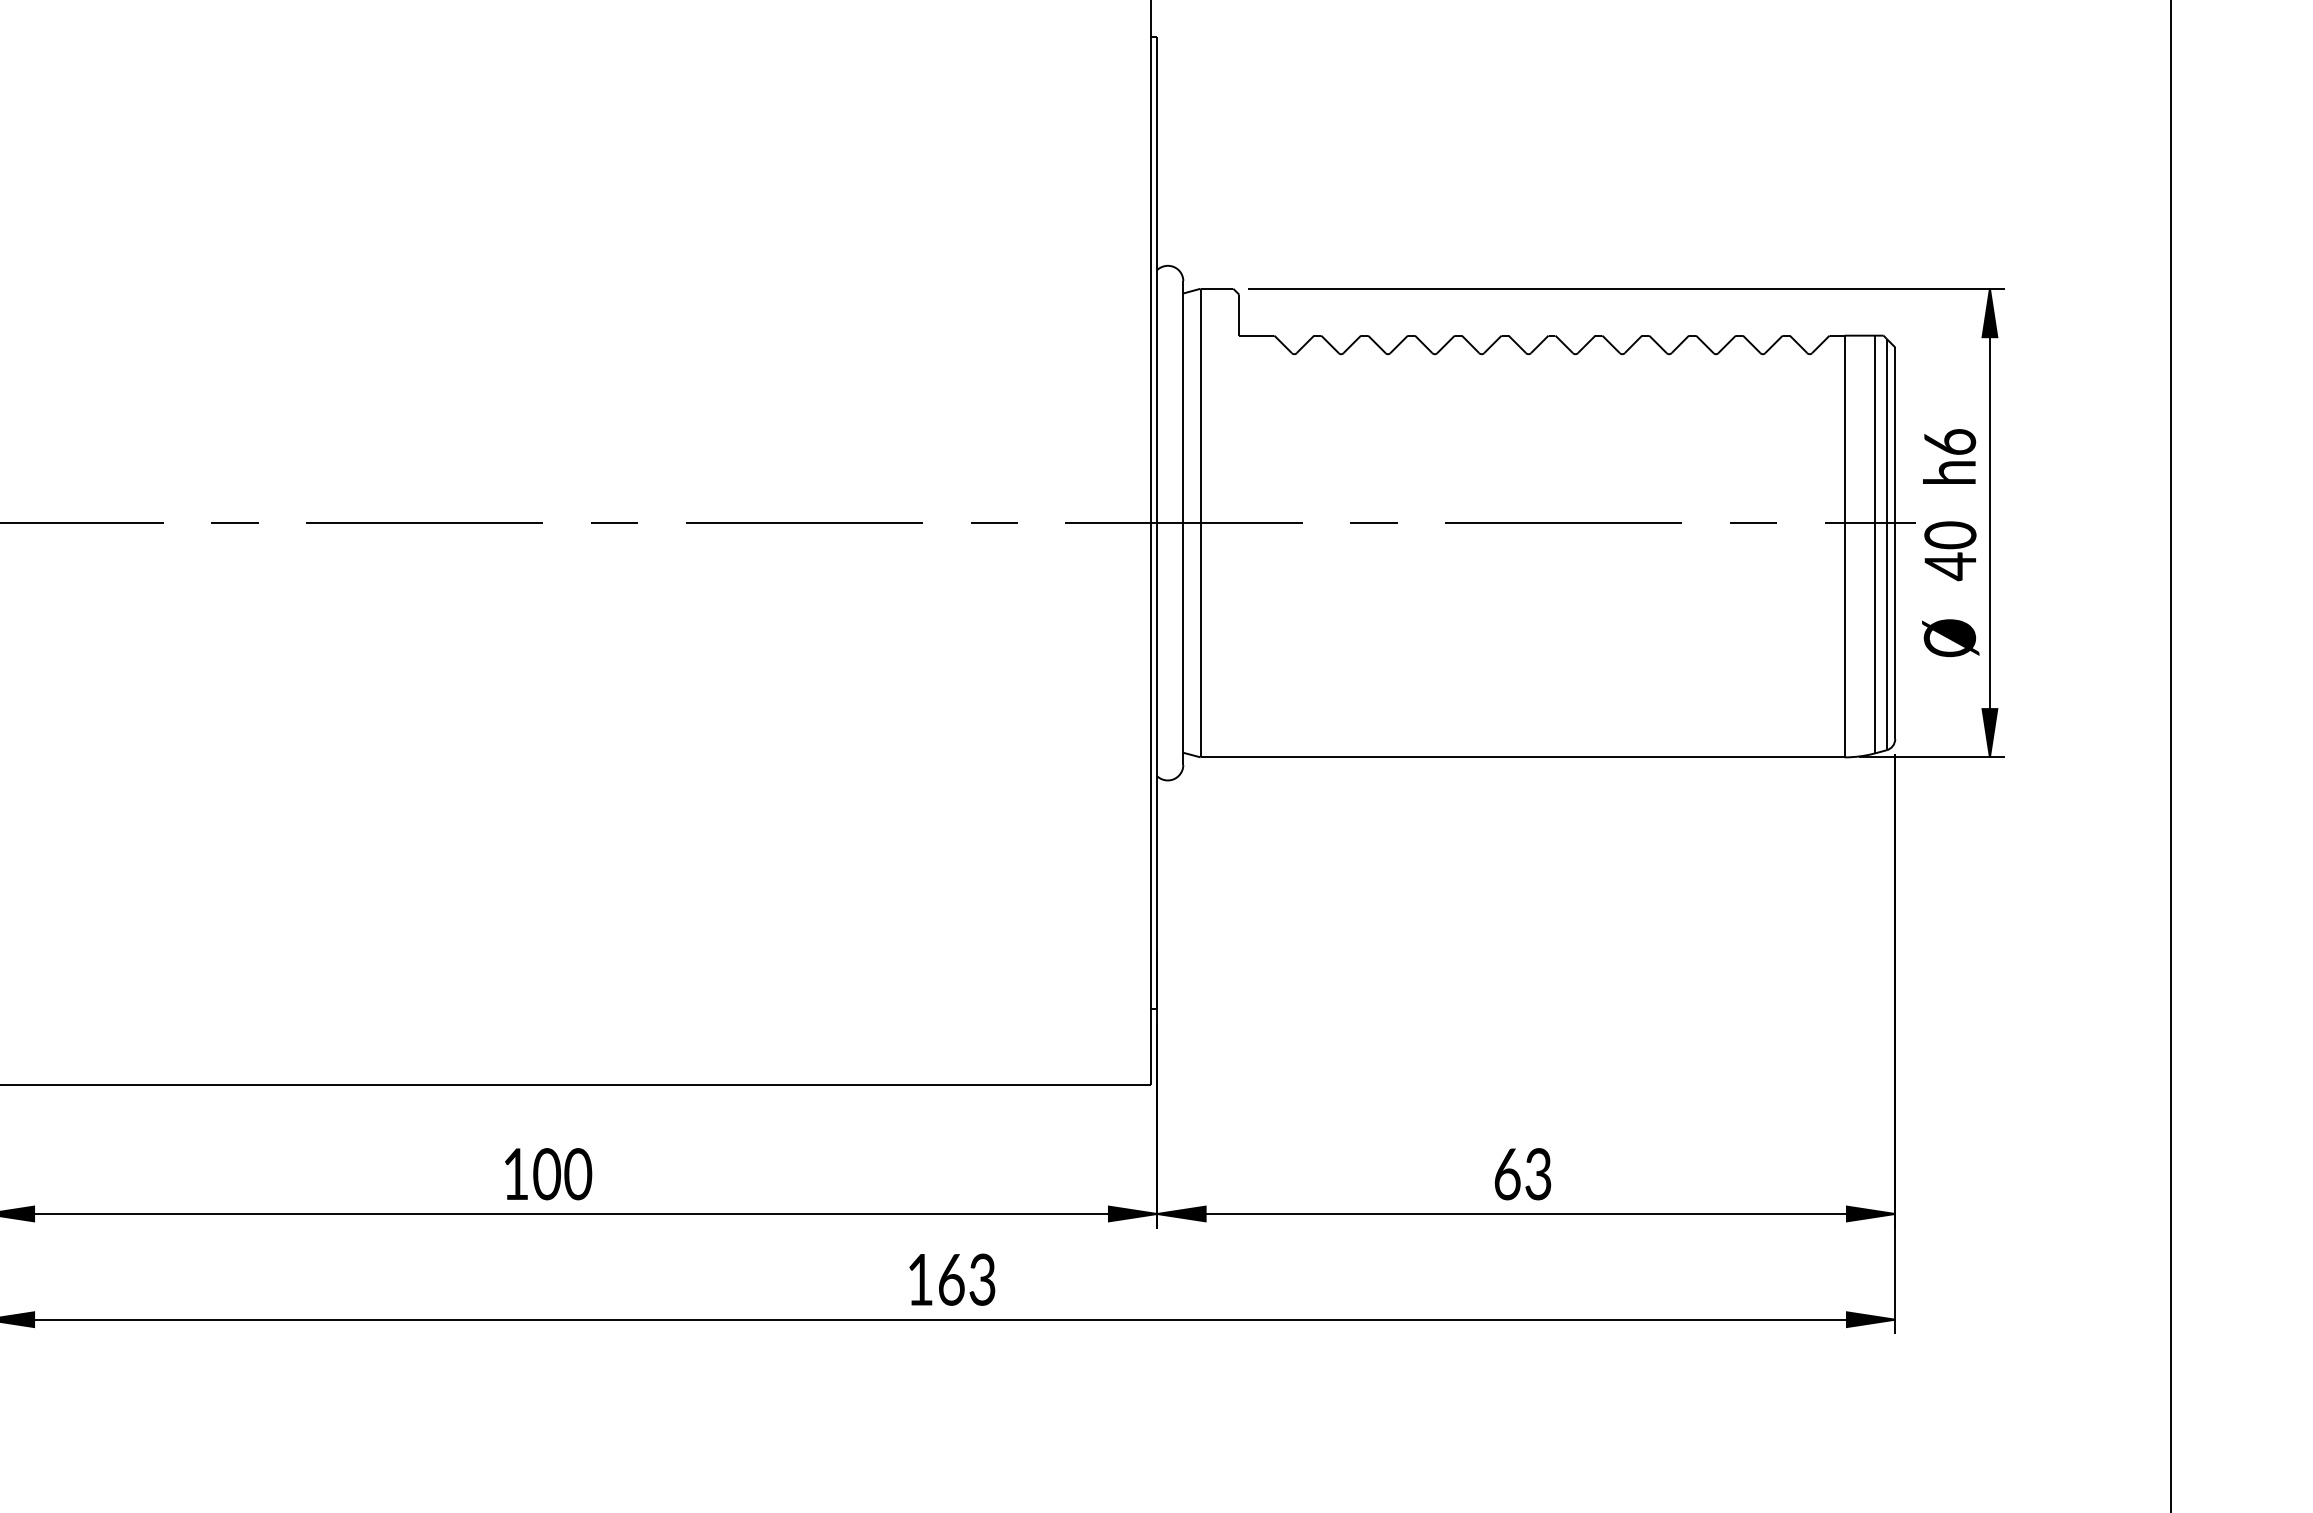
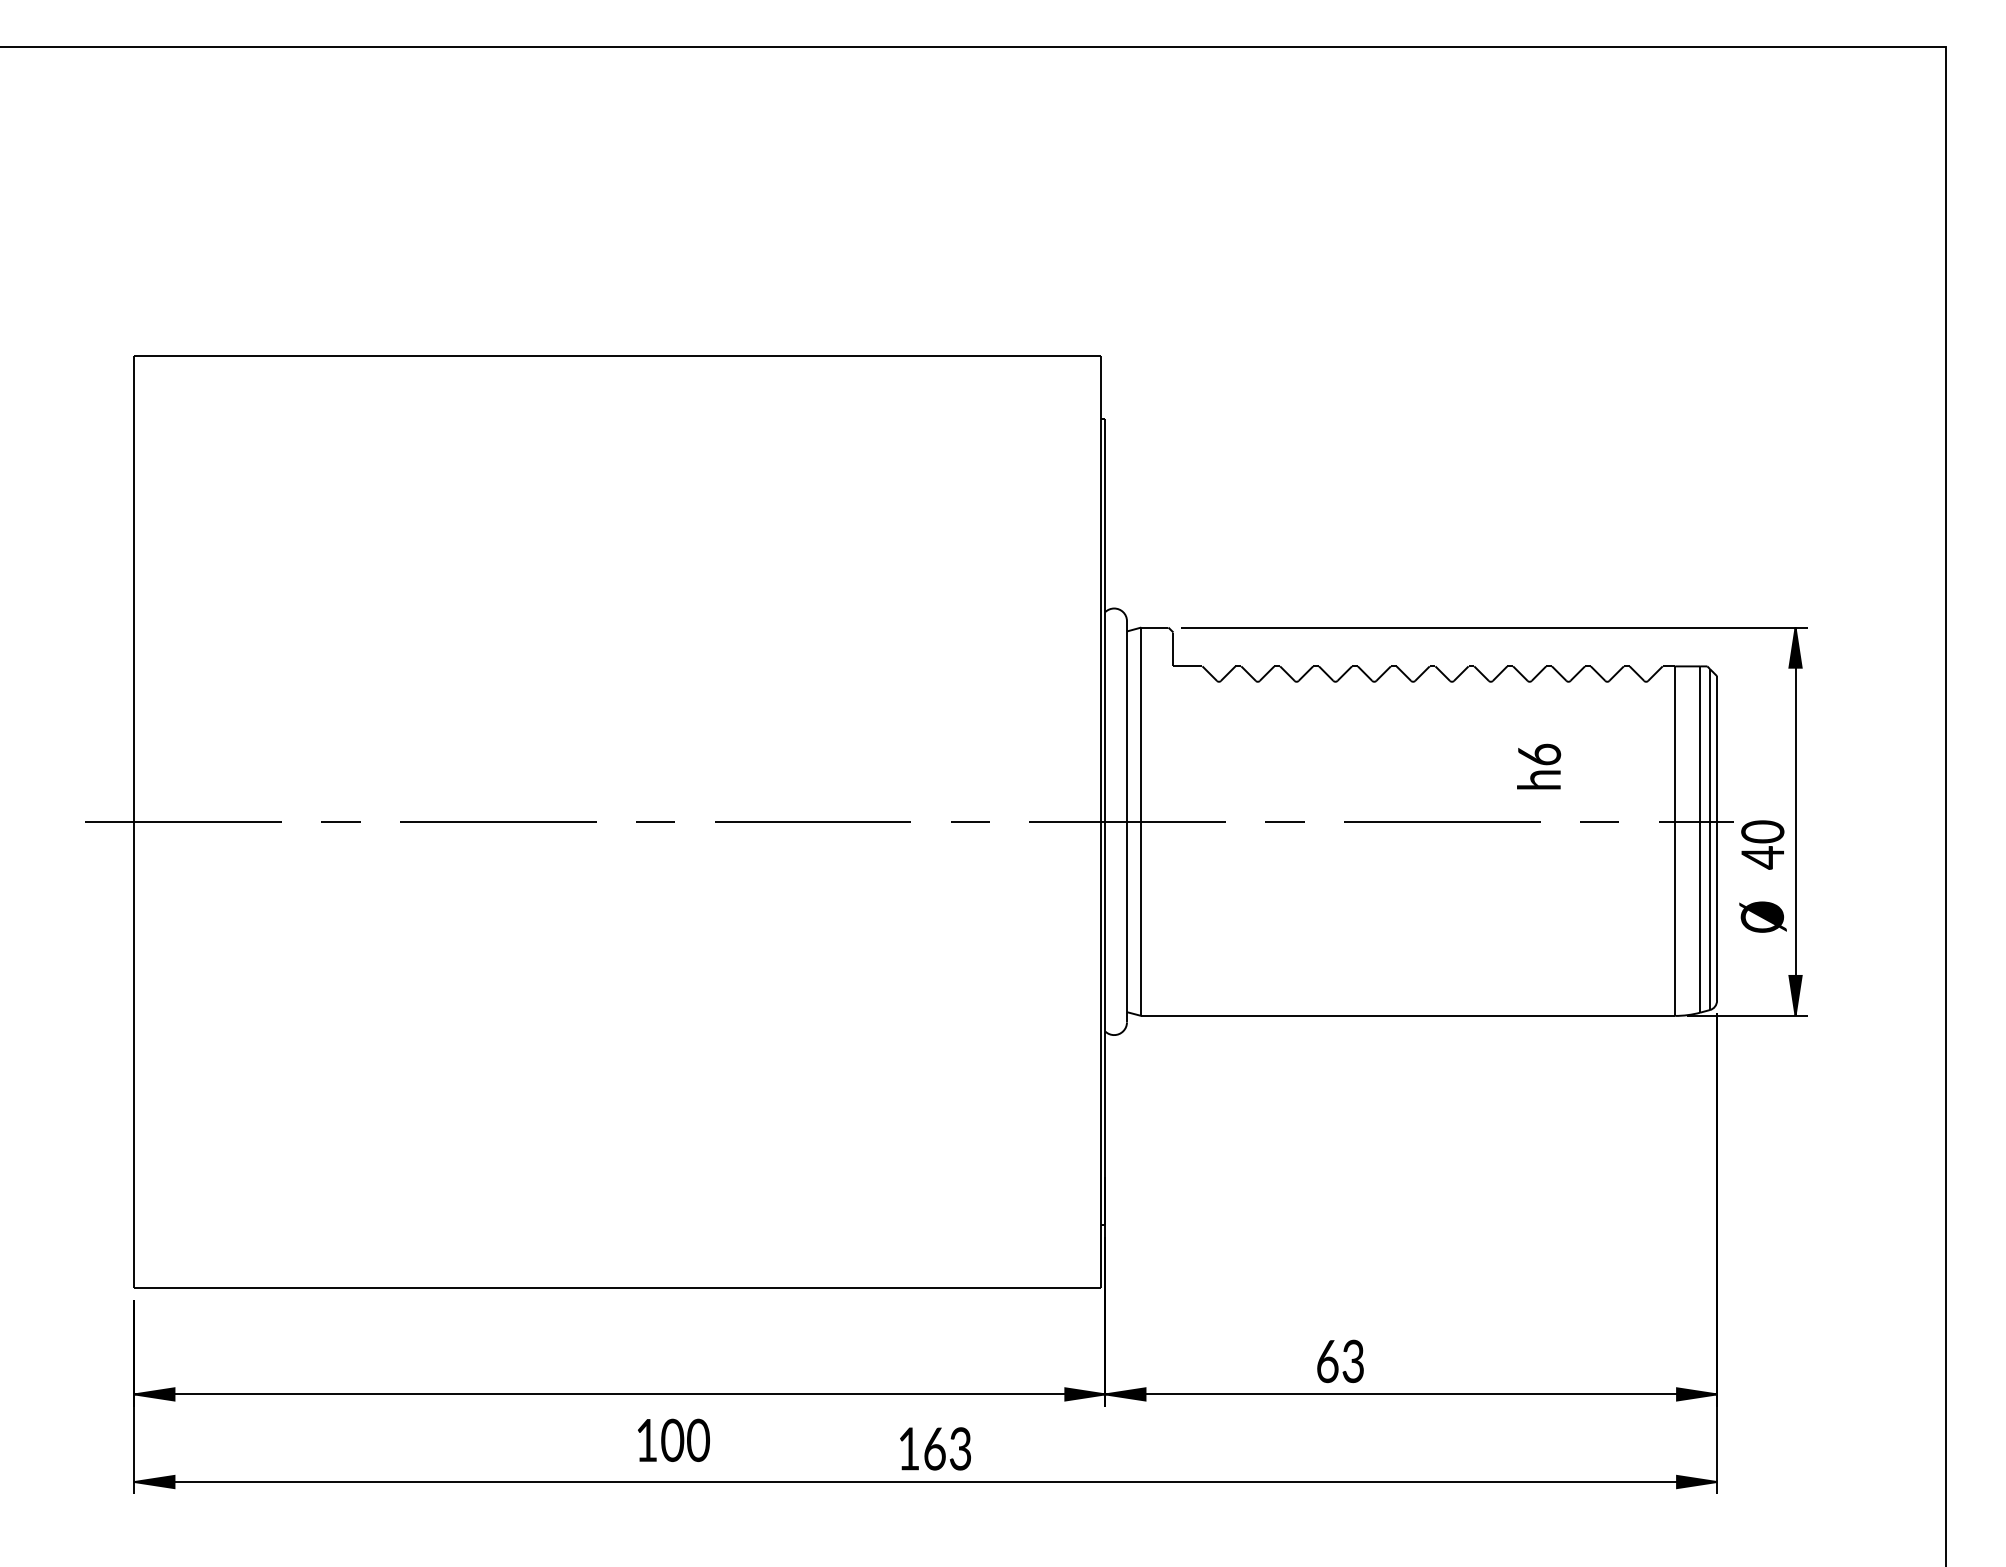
text: (1950, 456) -> (1539, 766), moved
text: (548, 1173) -> (673, 1439), moved
text: (1522, 1174) -> (1340, 1361), moved

